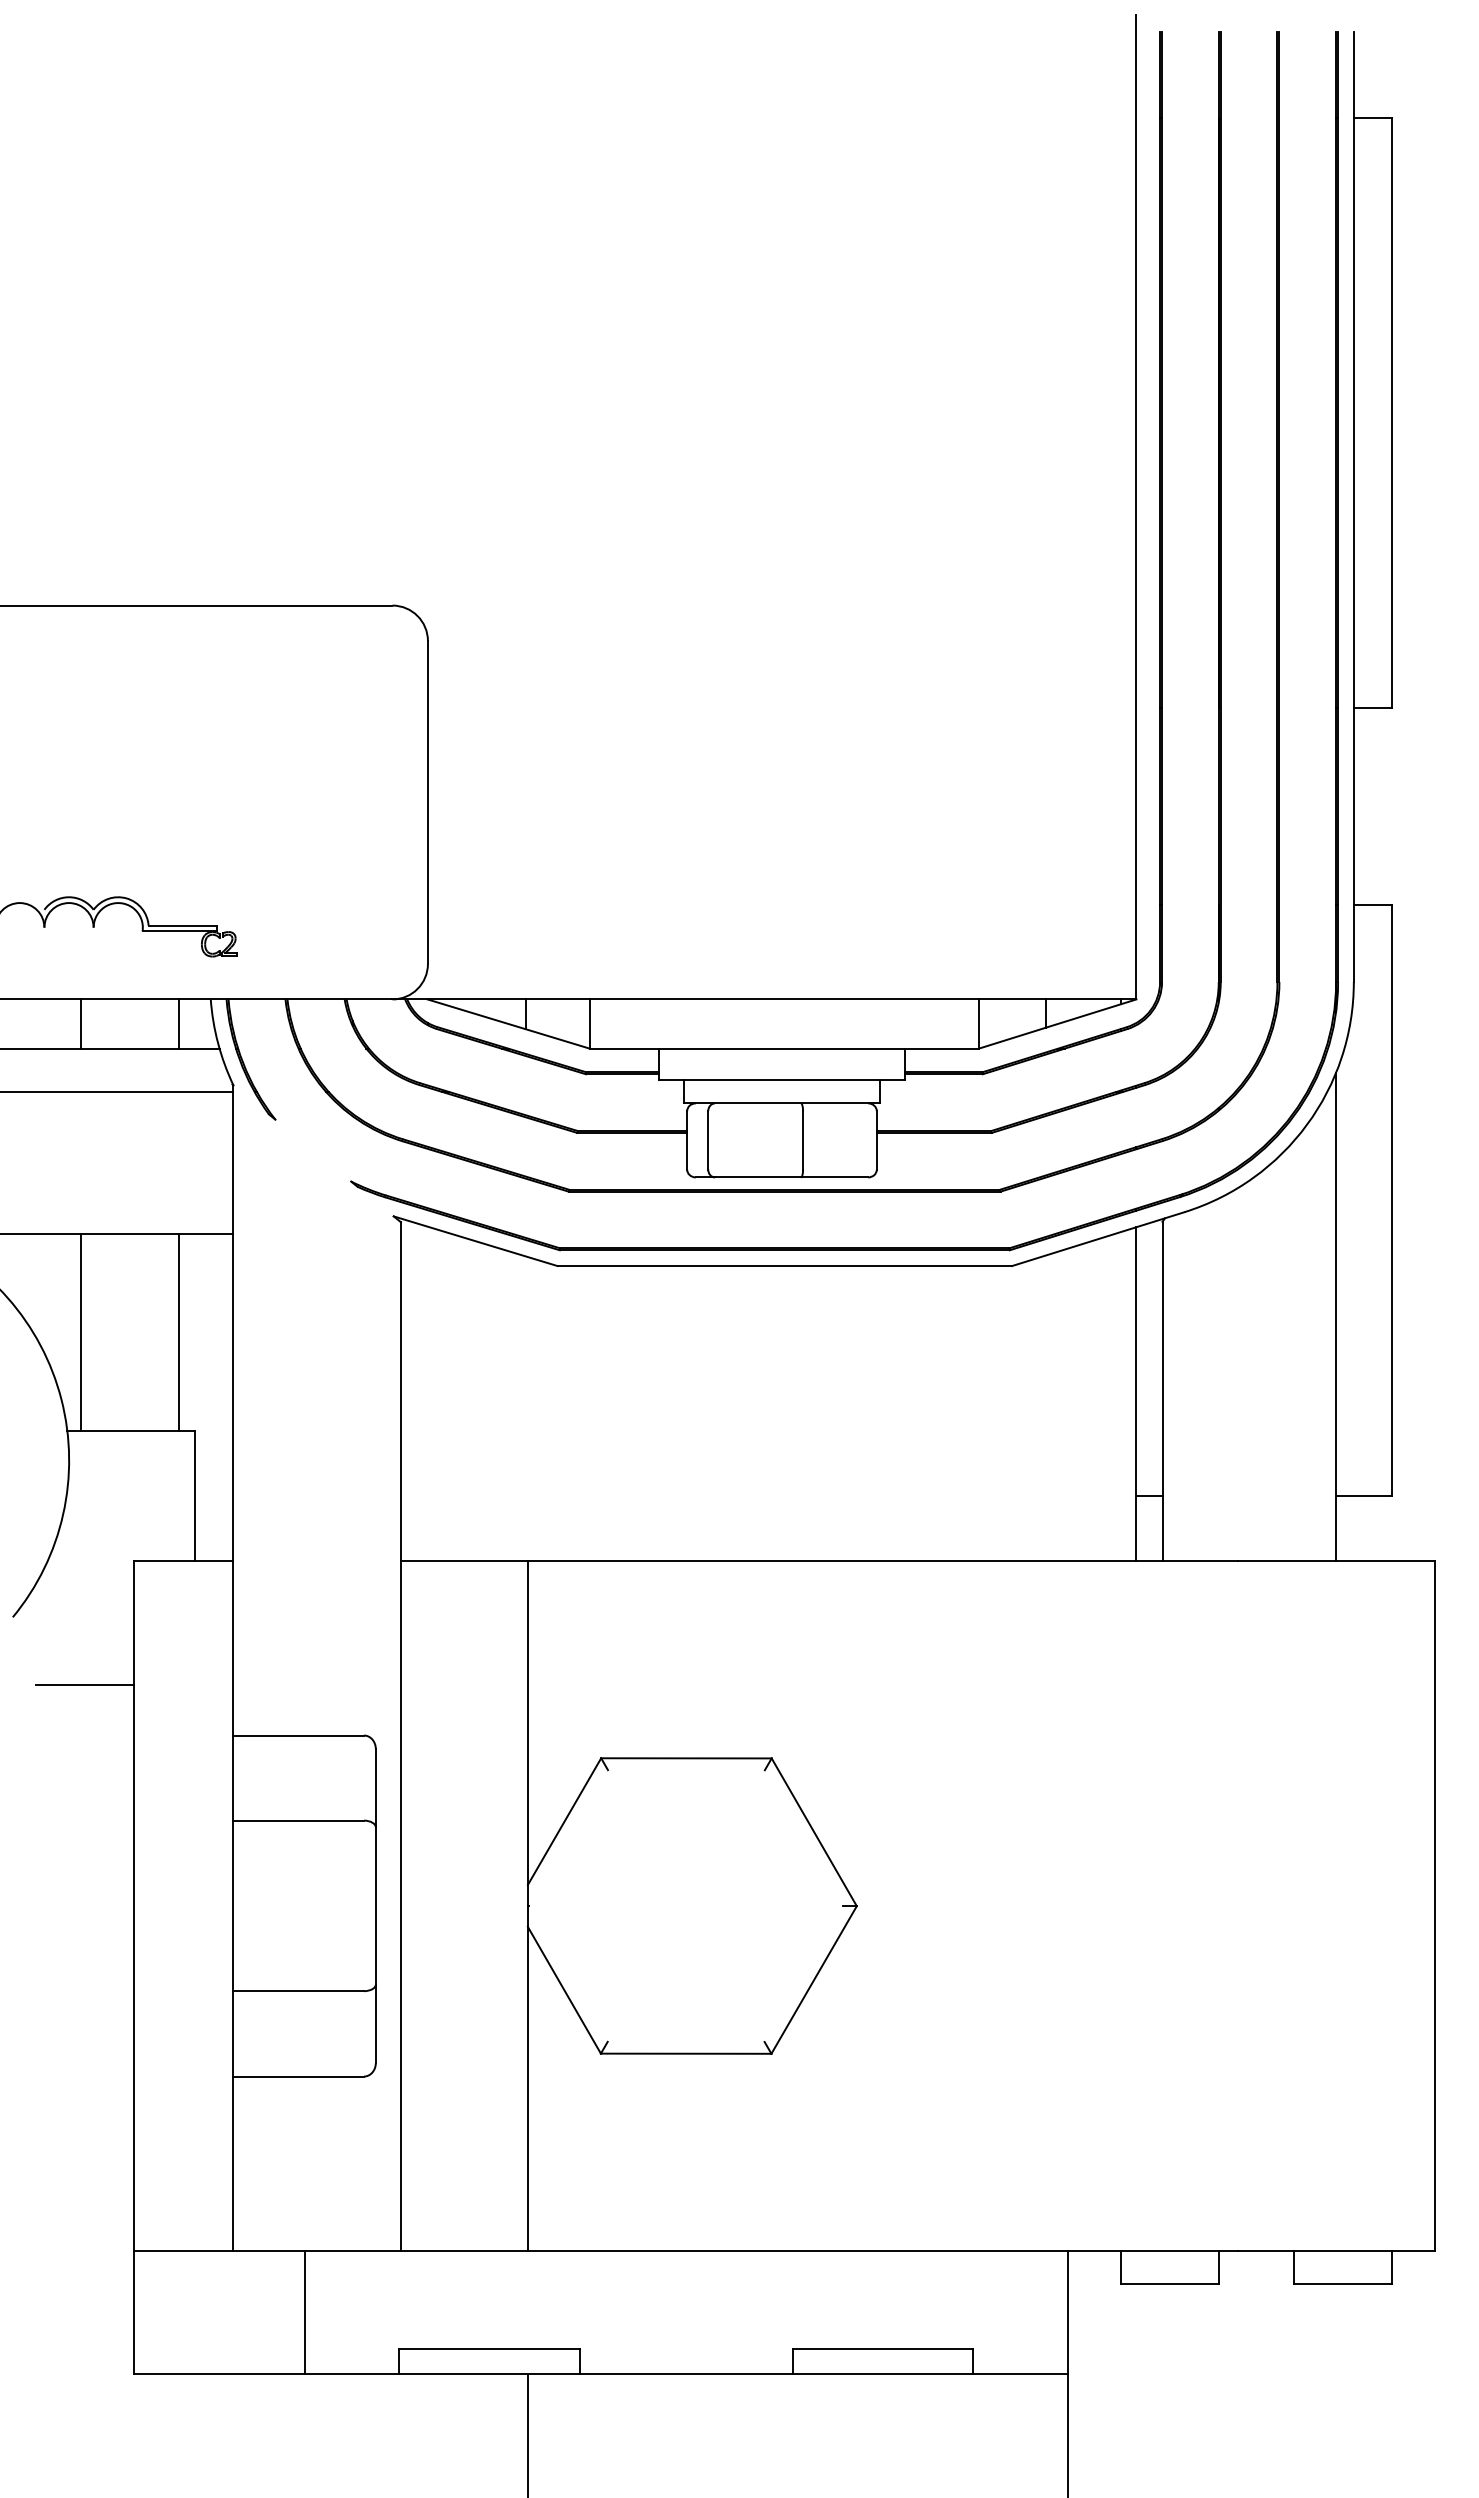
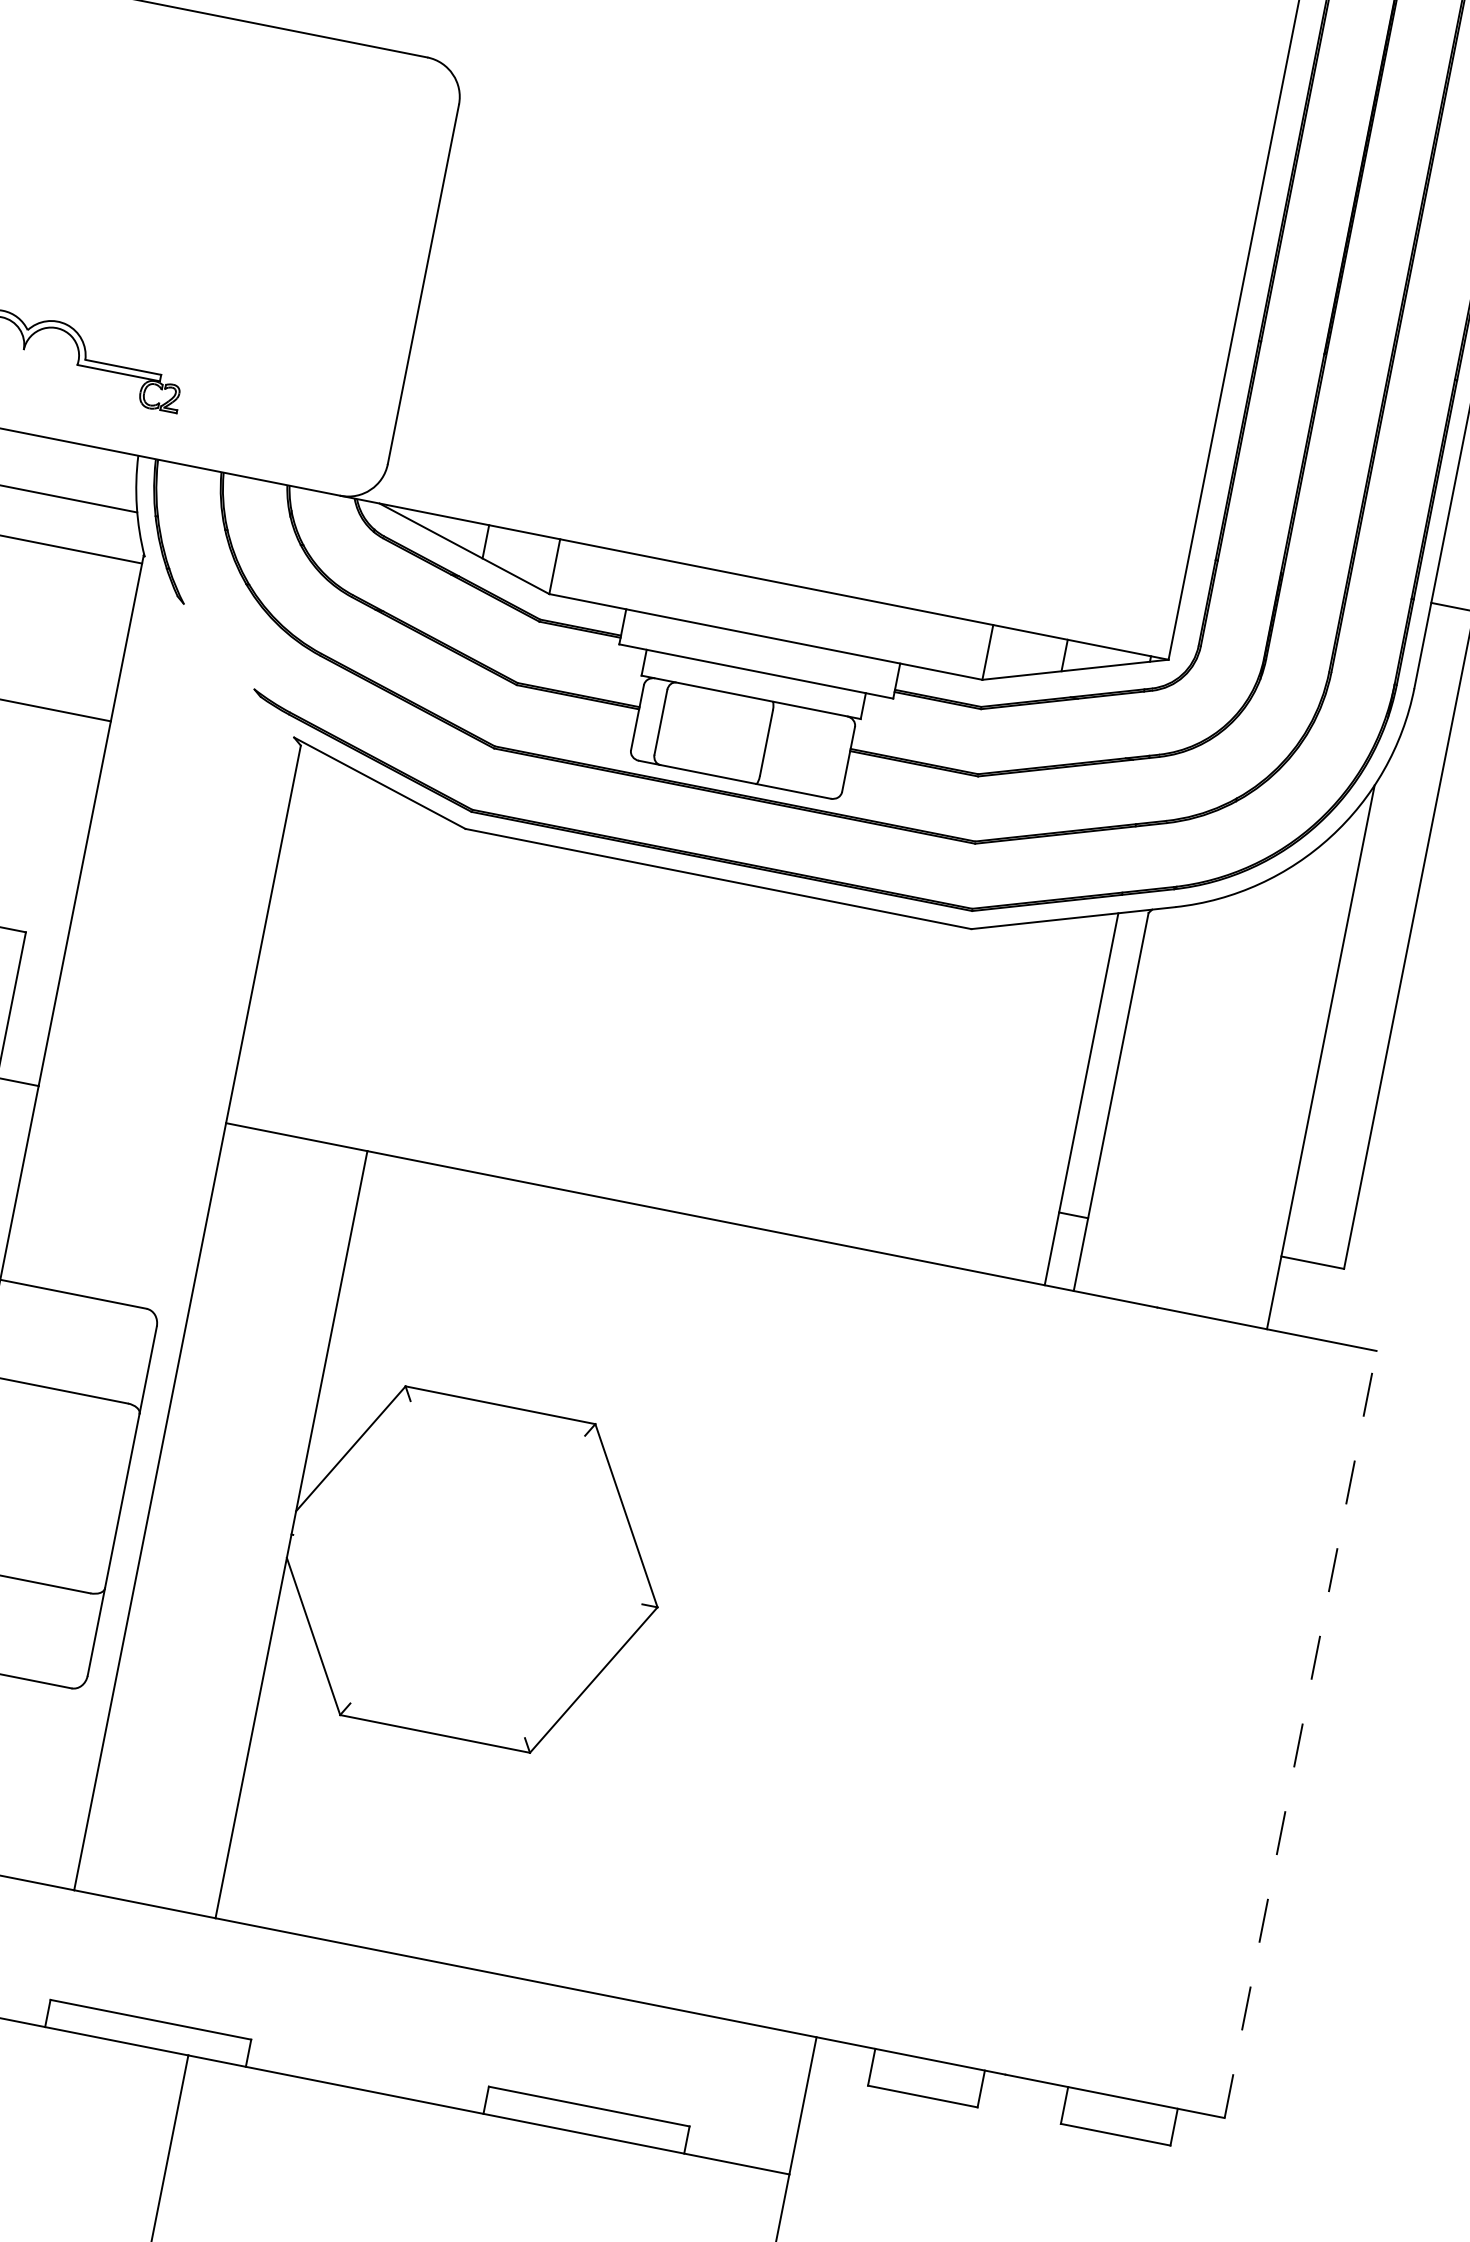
line: (179, 1023) -> (98, 475), removed
line: (179, 1331) -> (30, 818), removed
line: (1434, 1906) -> (1300, 1735), solid -> dashed

